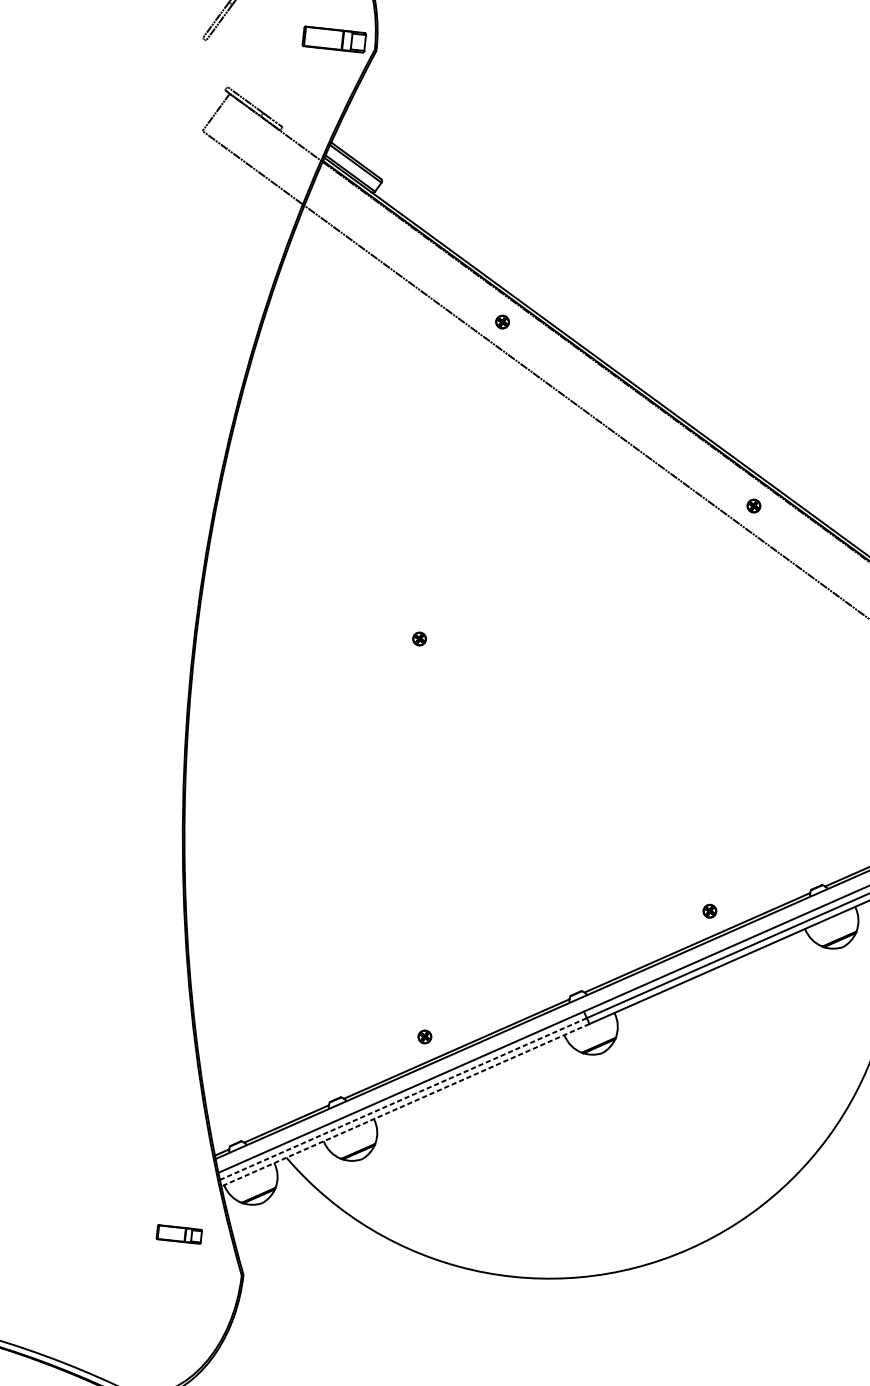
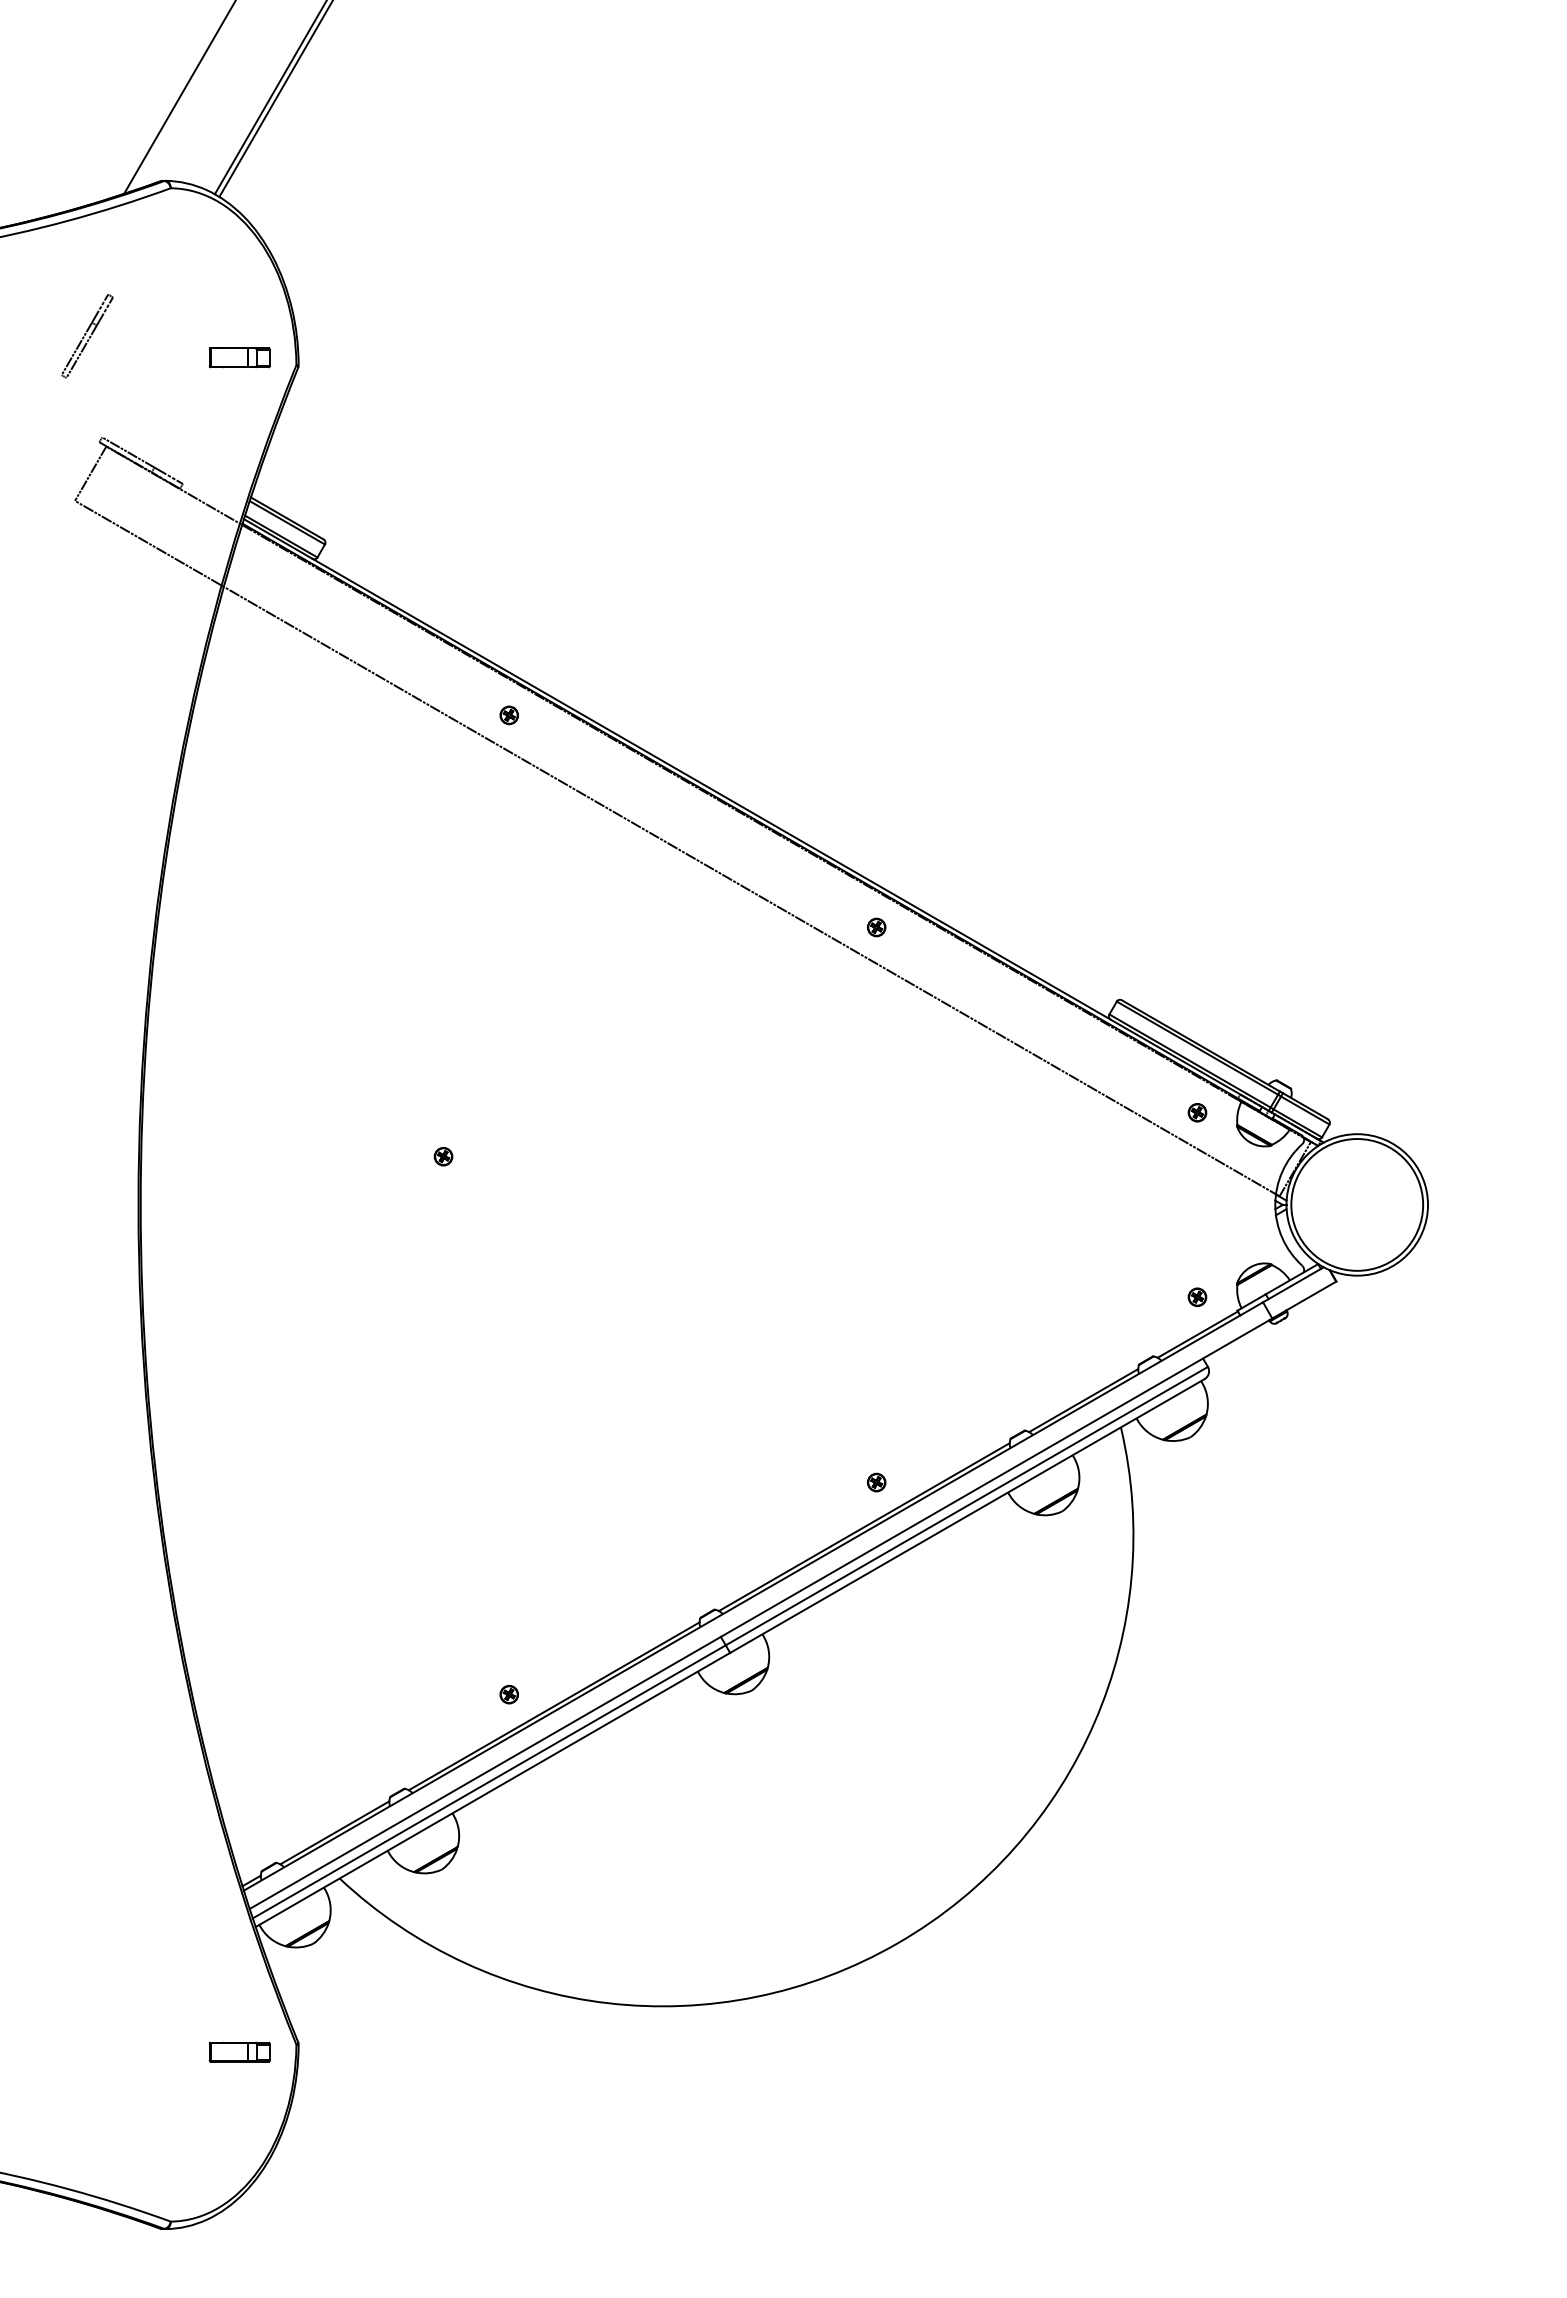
part: (334, 39) -> (239, 357), size x0.71
line: (403, 1098) -> (489, 1781), dashed -> solid
line: (405, 1104) -> (492, 1789), dashed -> solid
part: (179, 1233) -> (239, 2051), moved

